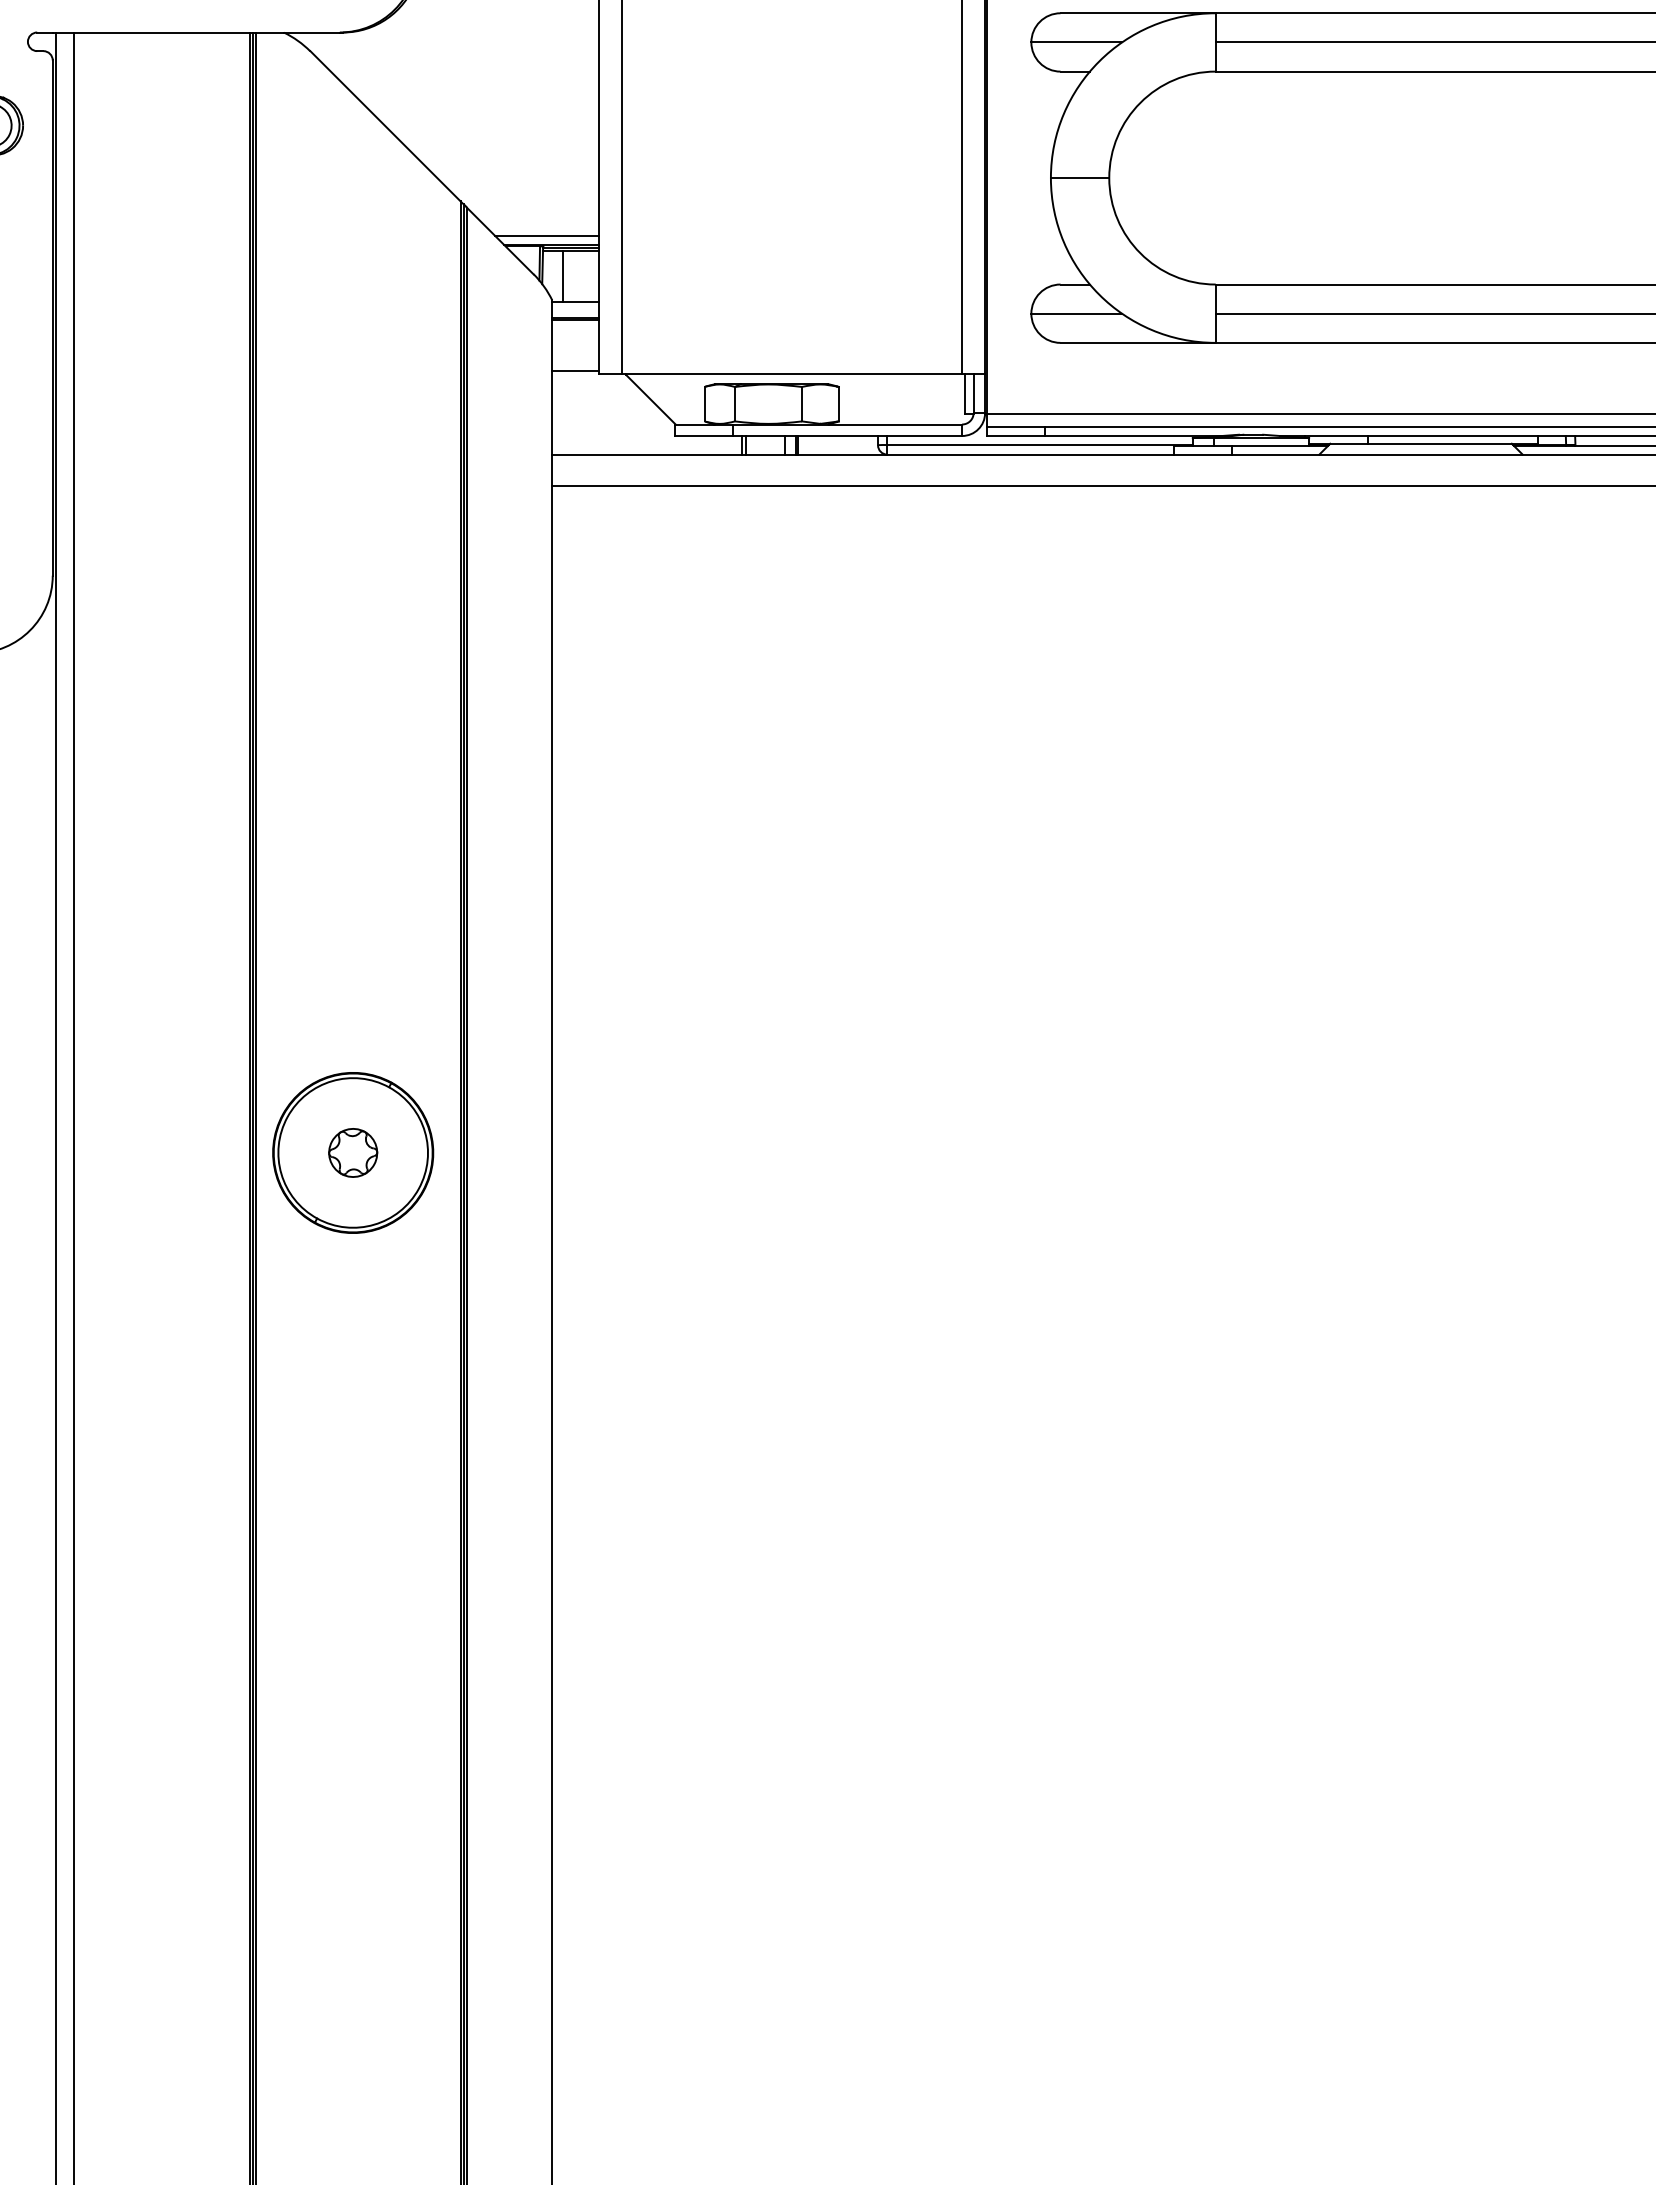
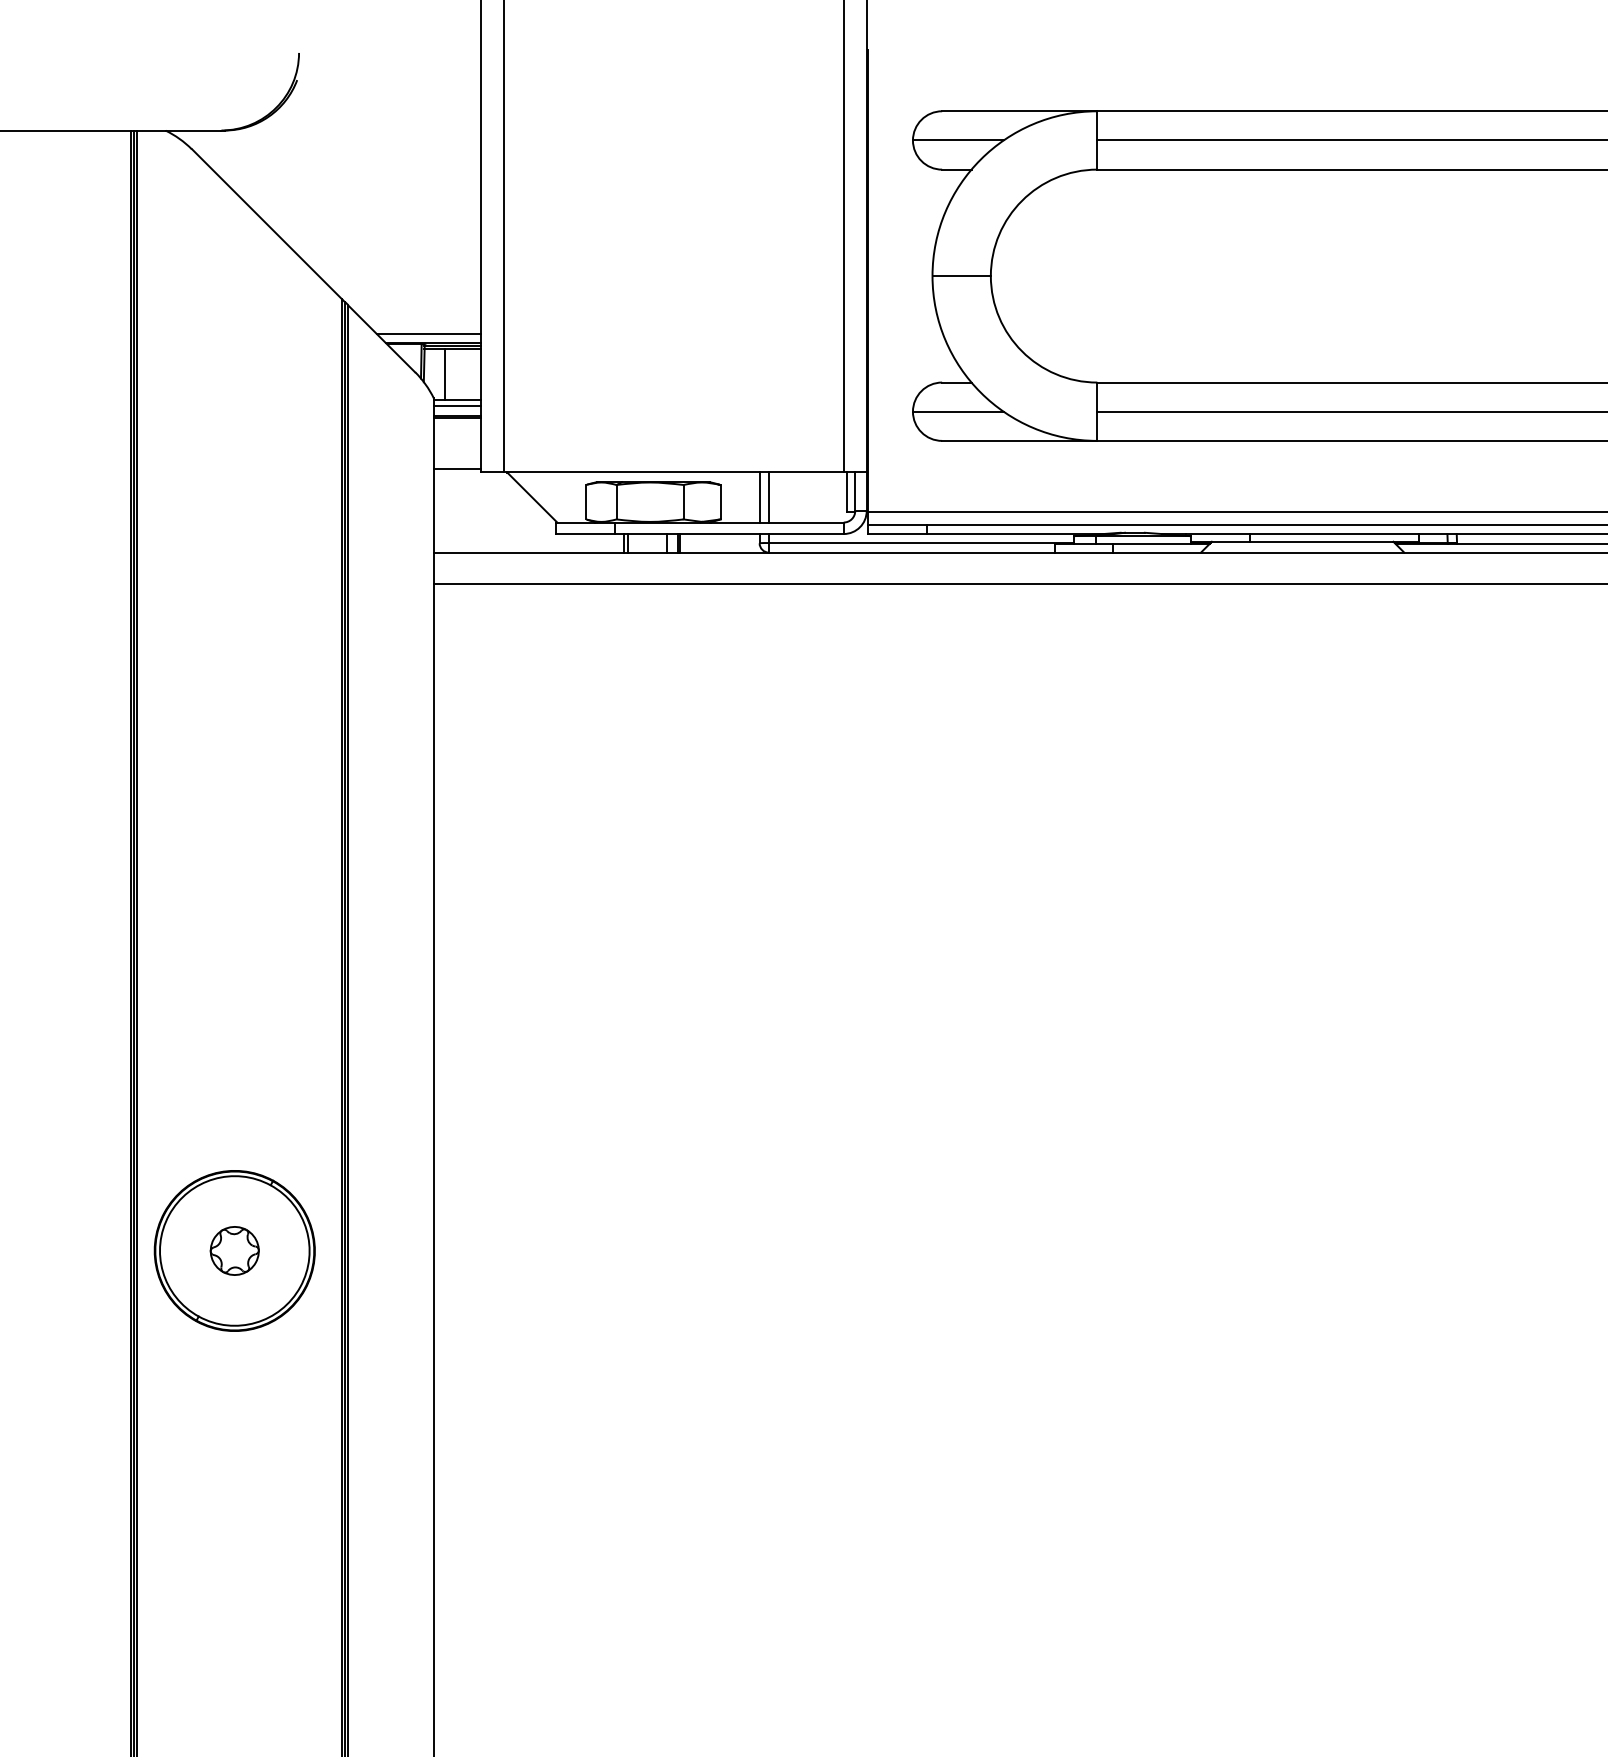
line: (575, 308) -> (457, 406), added
line: (878, 399) -> (760, 497), added
line: (887, 399) -> (769, 497), added

